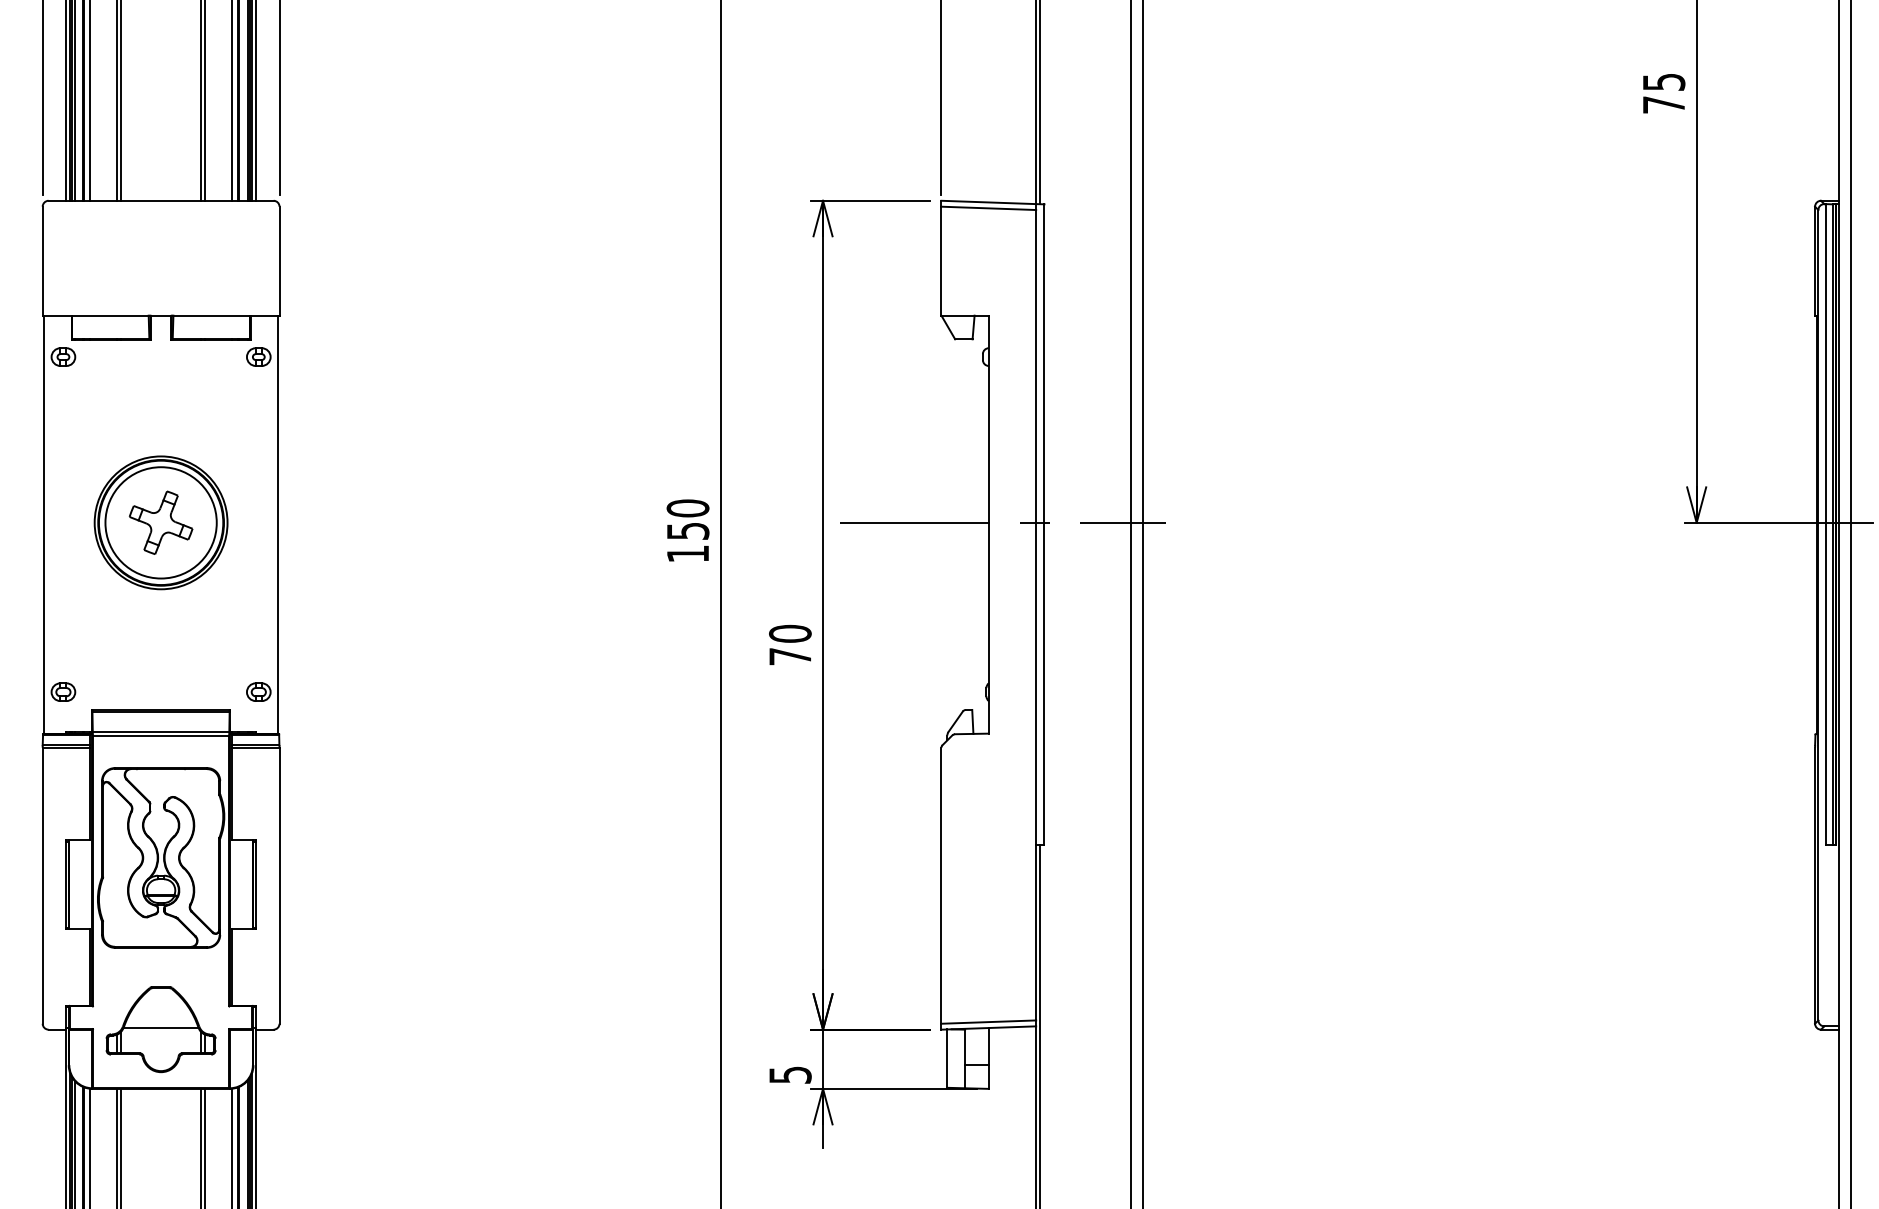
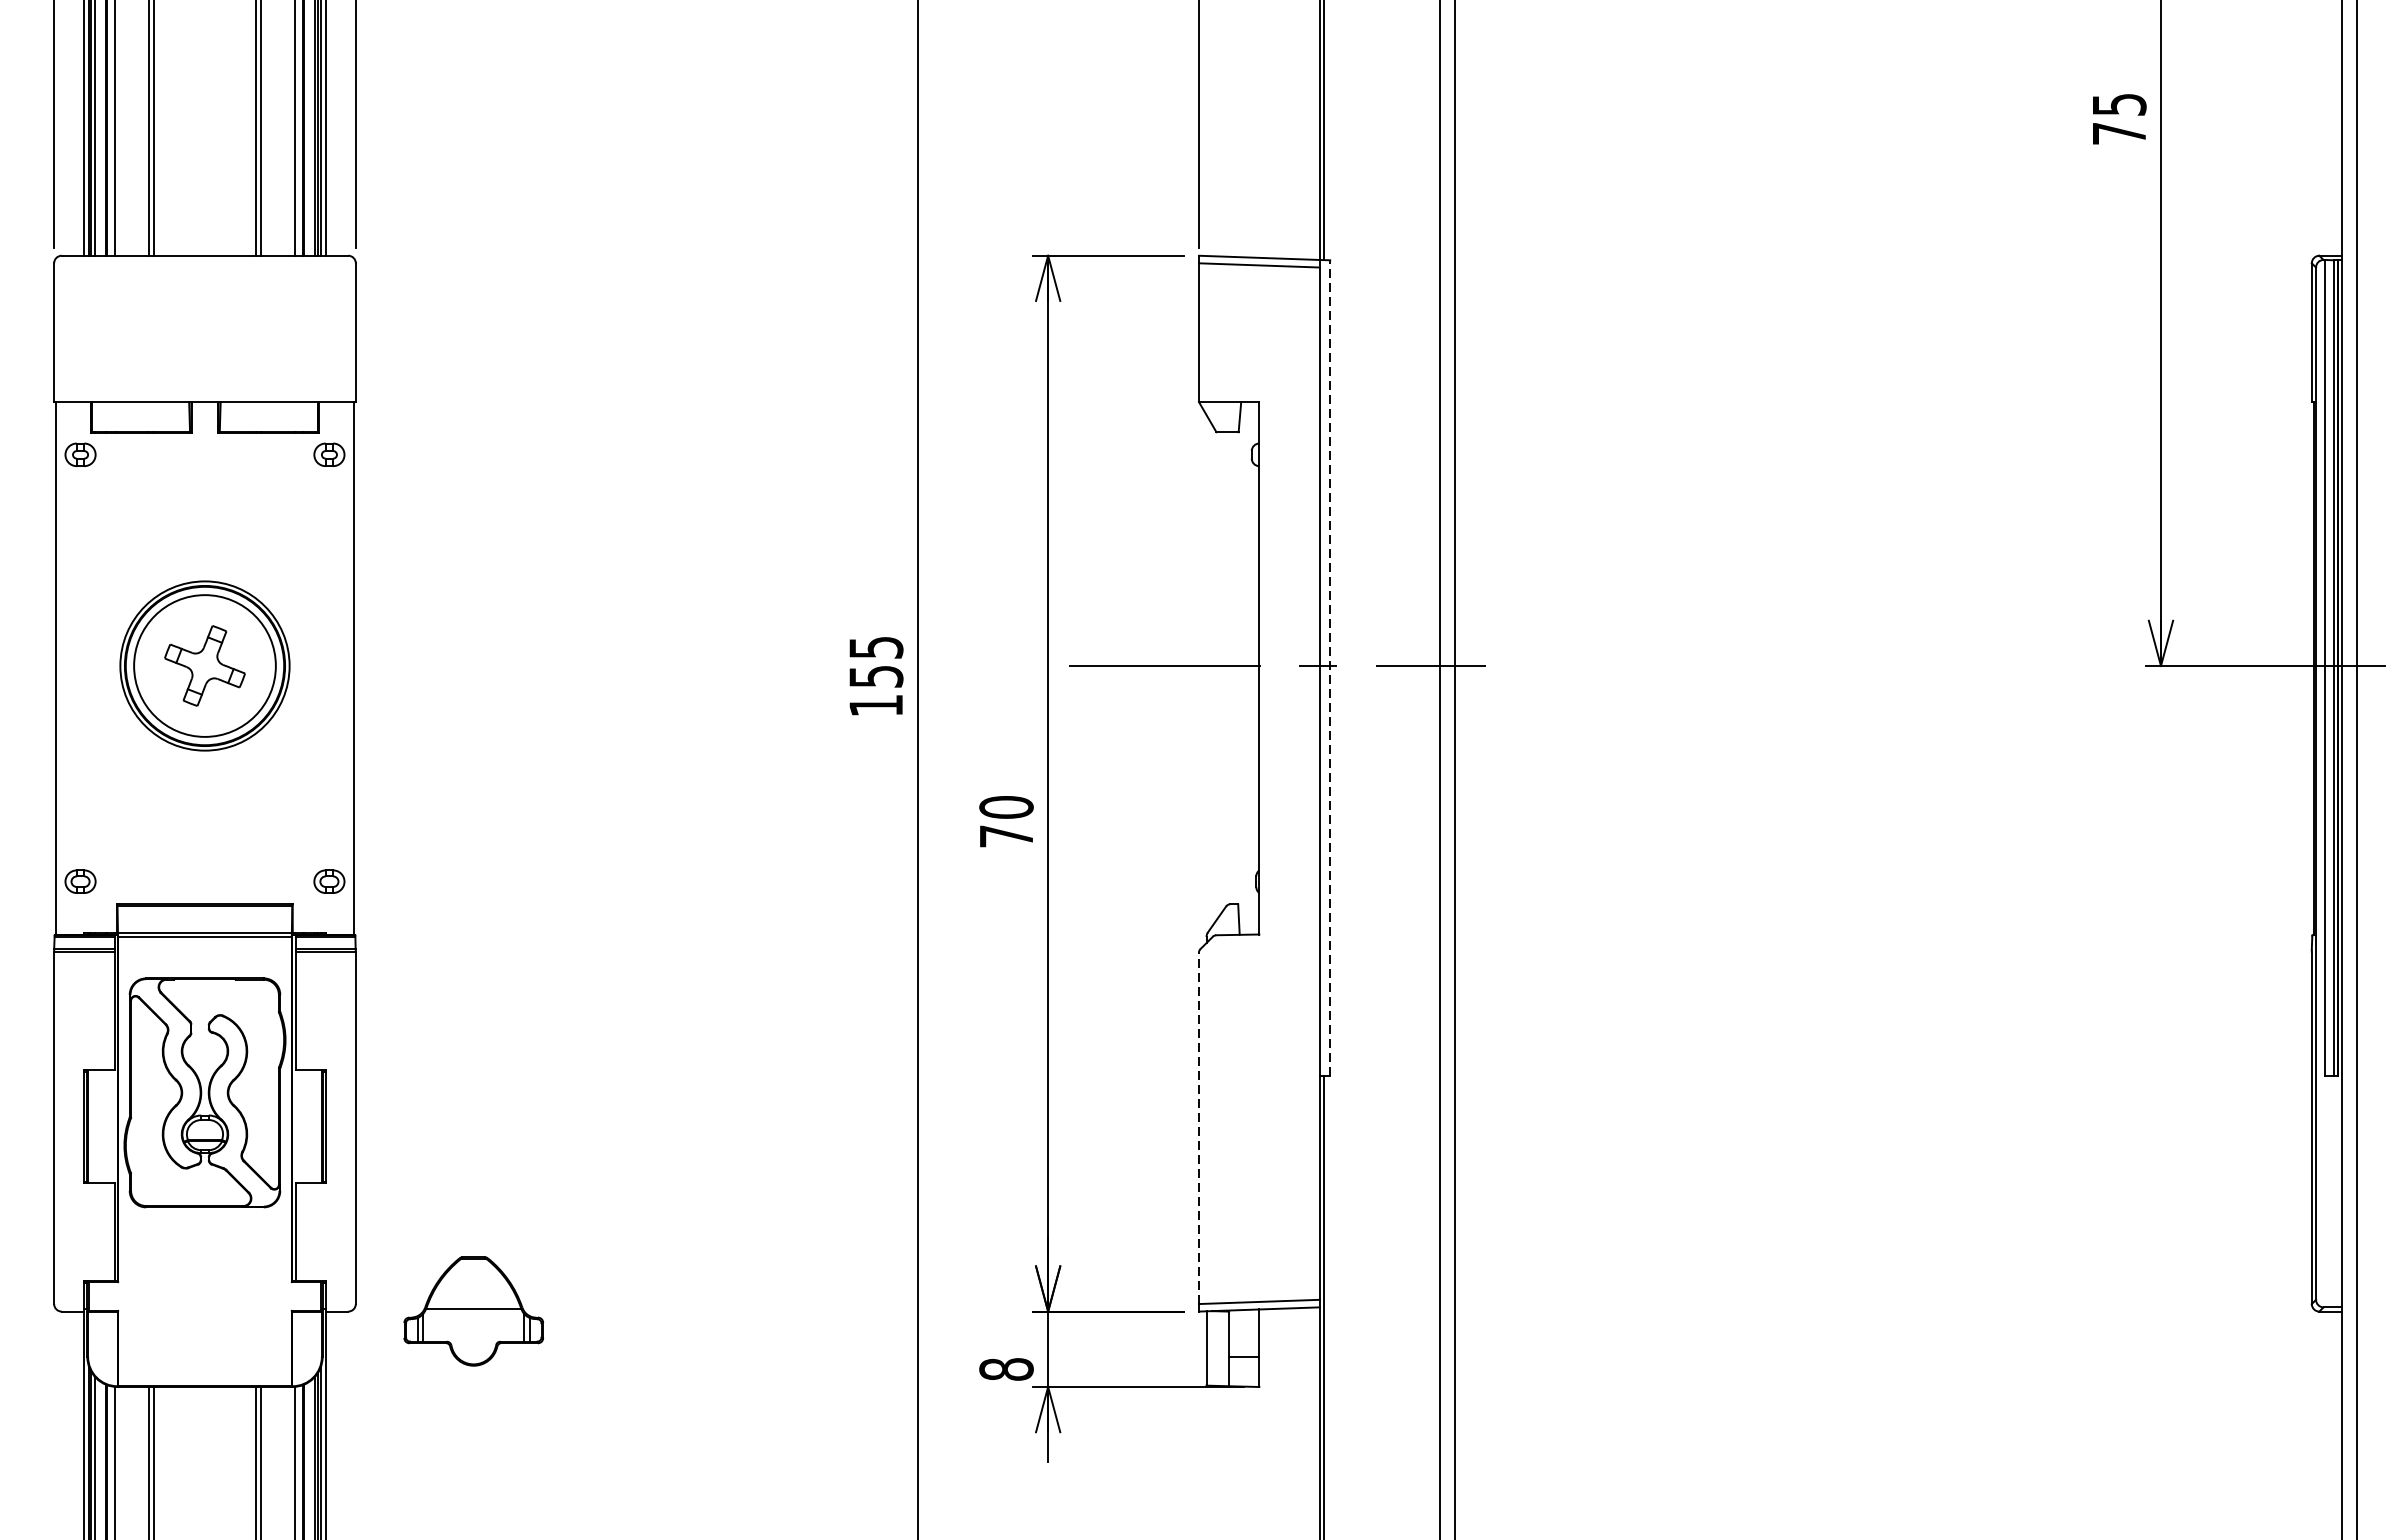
text: (687, 508) -> (875, 647), 150 -> 155
line: (1044, 524) -> (1330, 668), solid -> dashed
line: (941, 885) -> (1199, 1127), solid -> dashed
part: (160, 1029) -> (472, 1311), moved
text: (790, 1074) -> (1006, 1368), 5 -> 8

